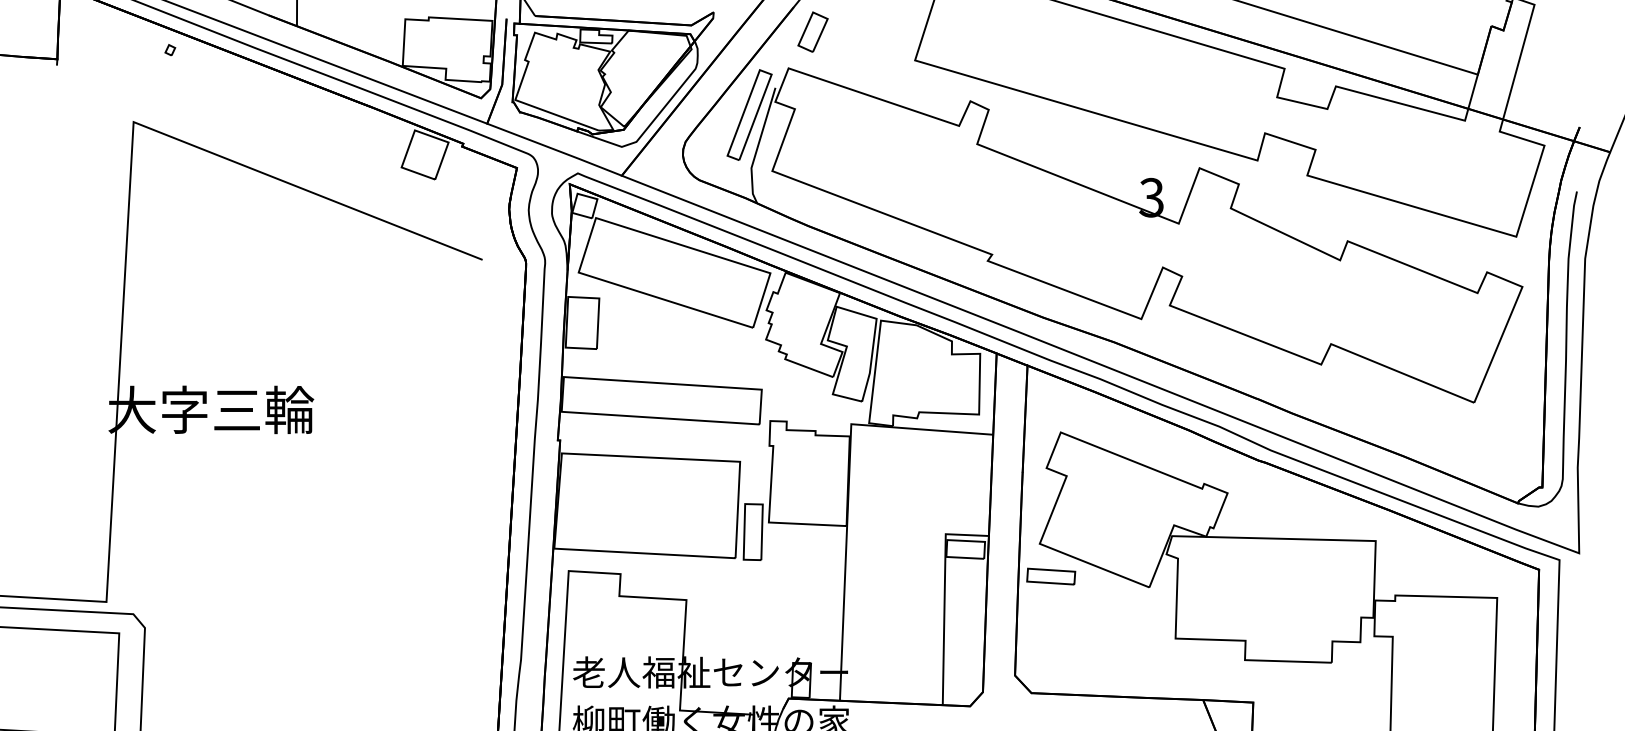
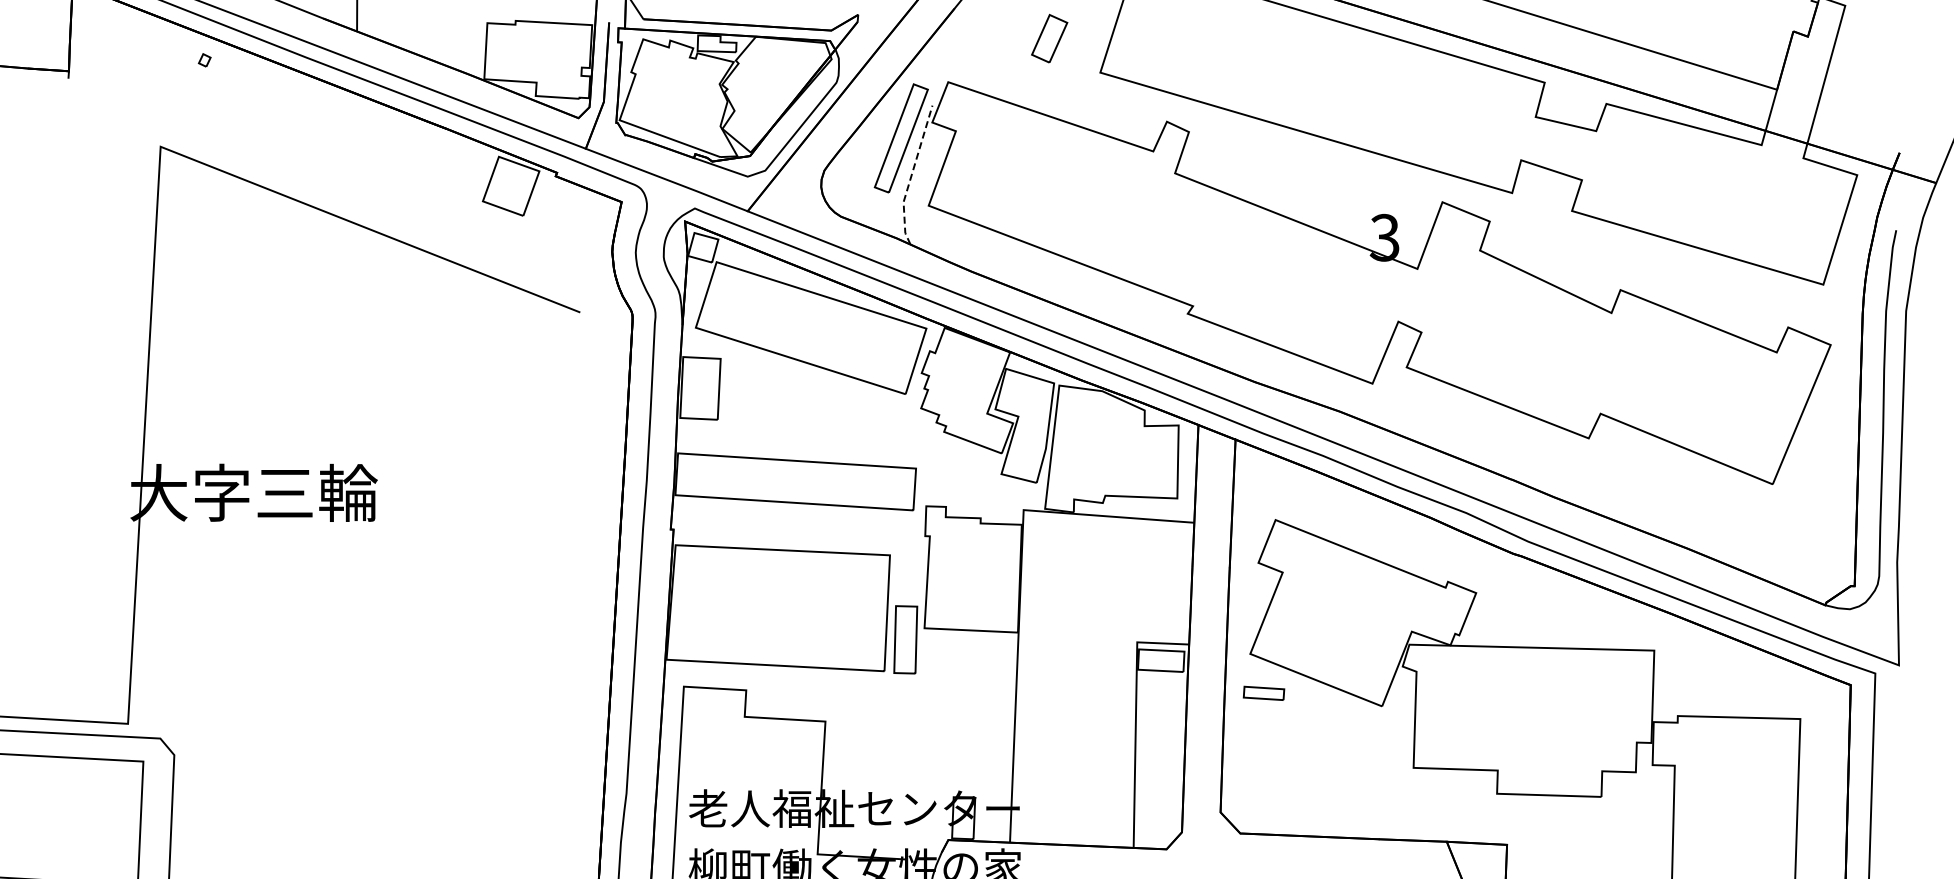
part: (812, 32) -> (1049, 38), moved
line: (758, 146) -> (911, 176), solid -> dashed
part: (1050, 576) -> (1263, 693), size x0.7

